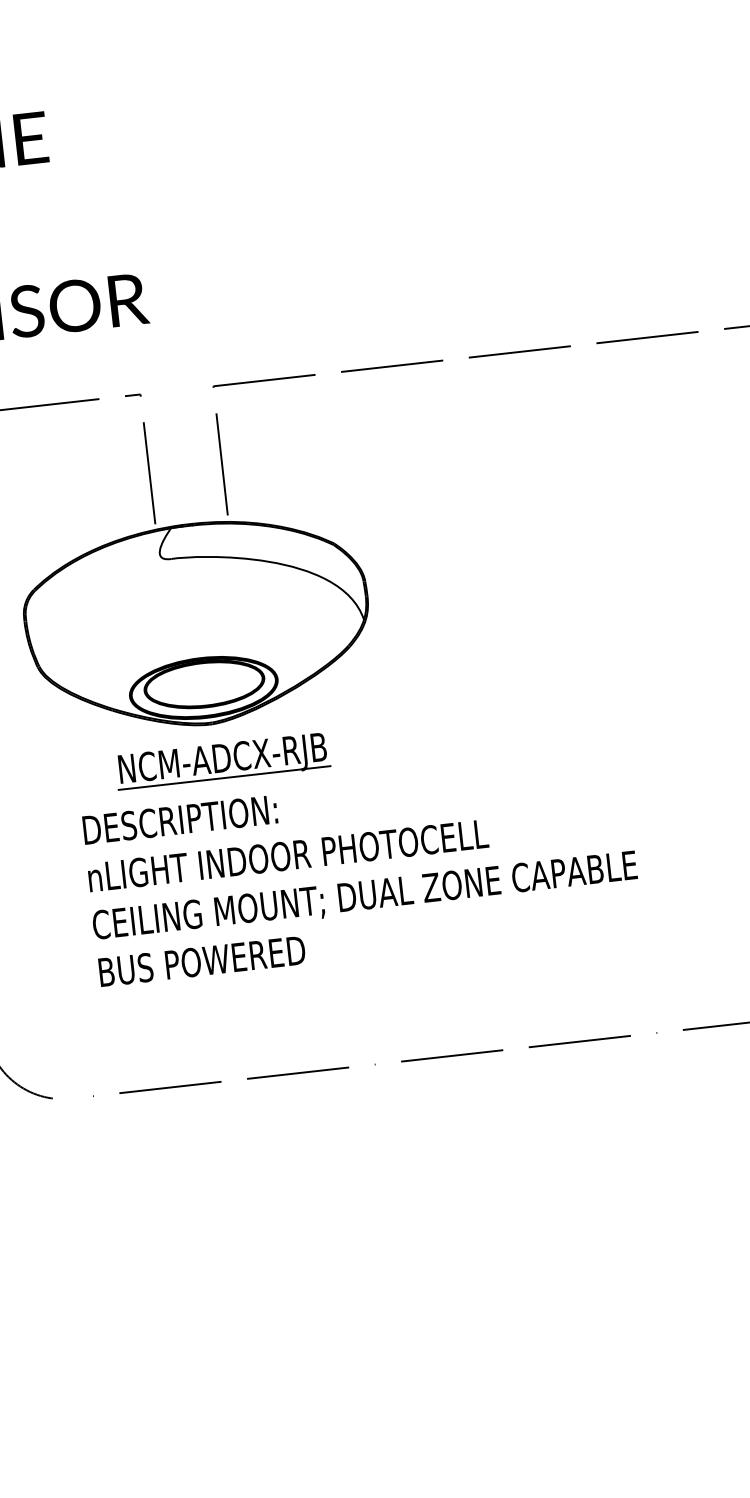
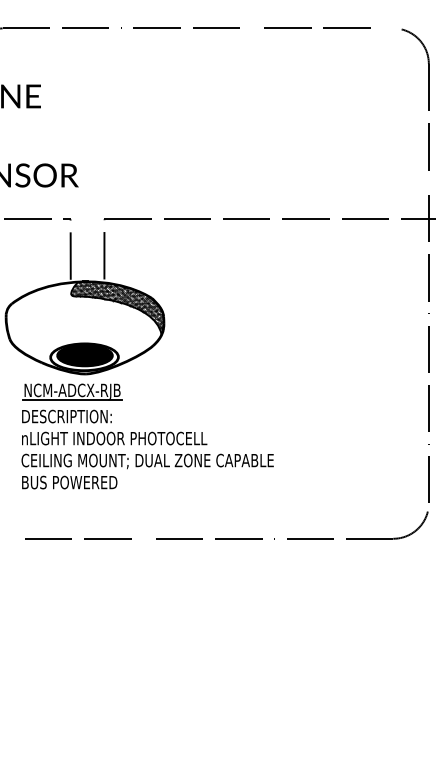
hatch: (262, 574) -> (117, 308), added
fill: (205, 683) -> (85, 355), added
part: (222, 760) -> (72, 391), moved

